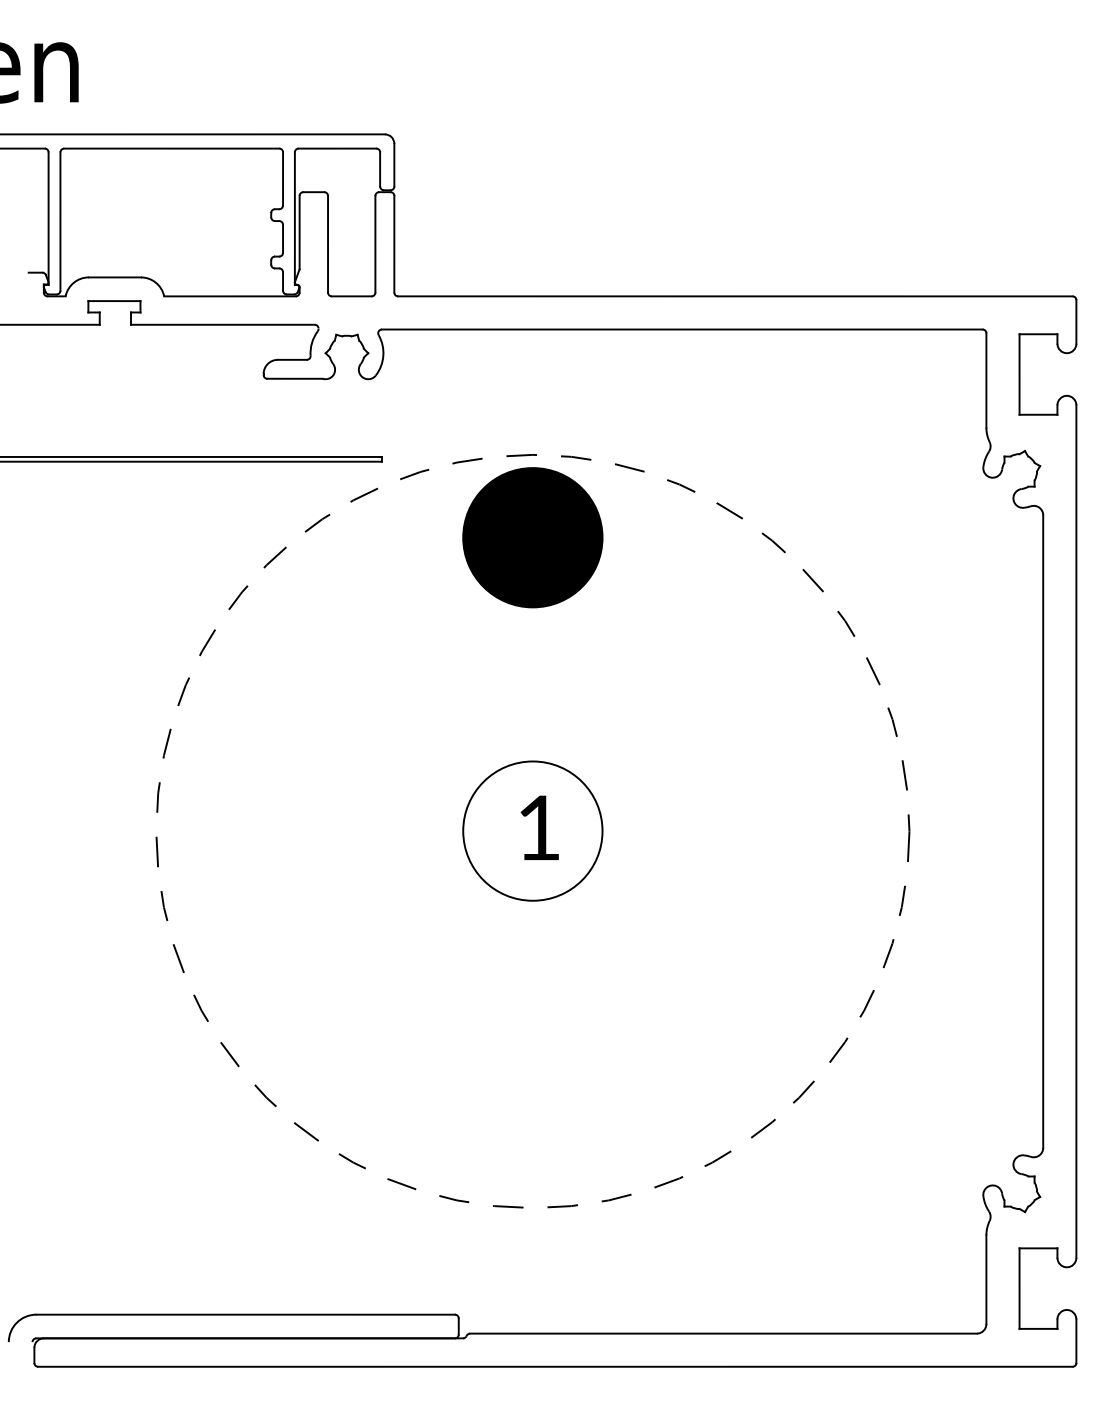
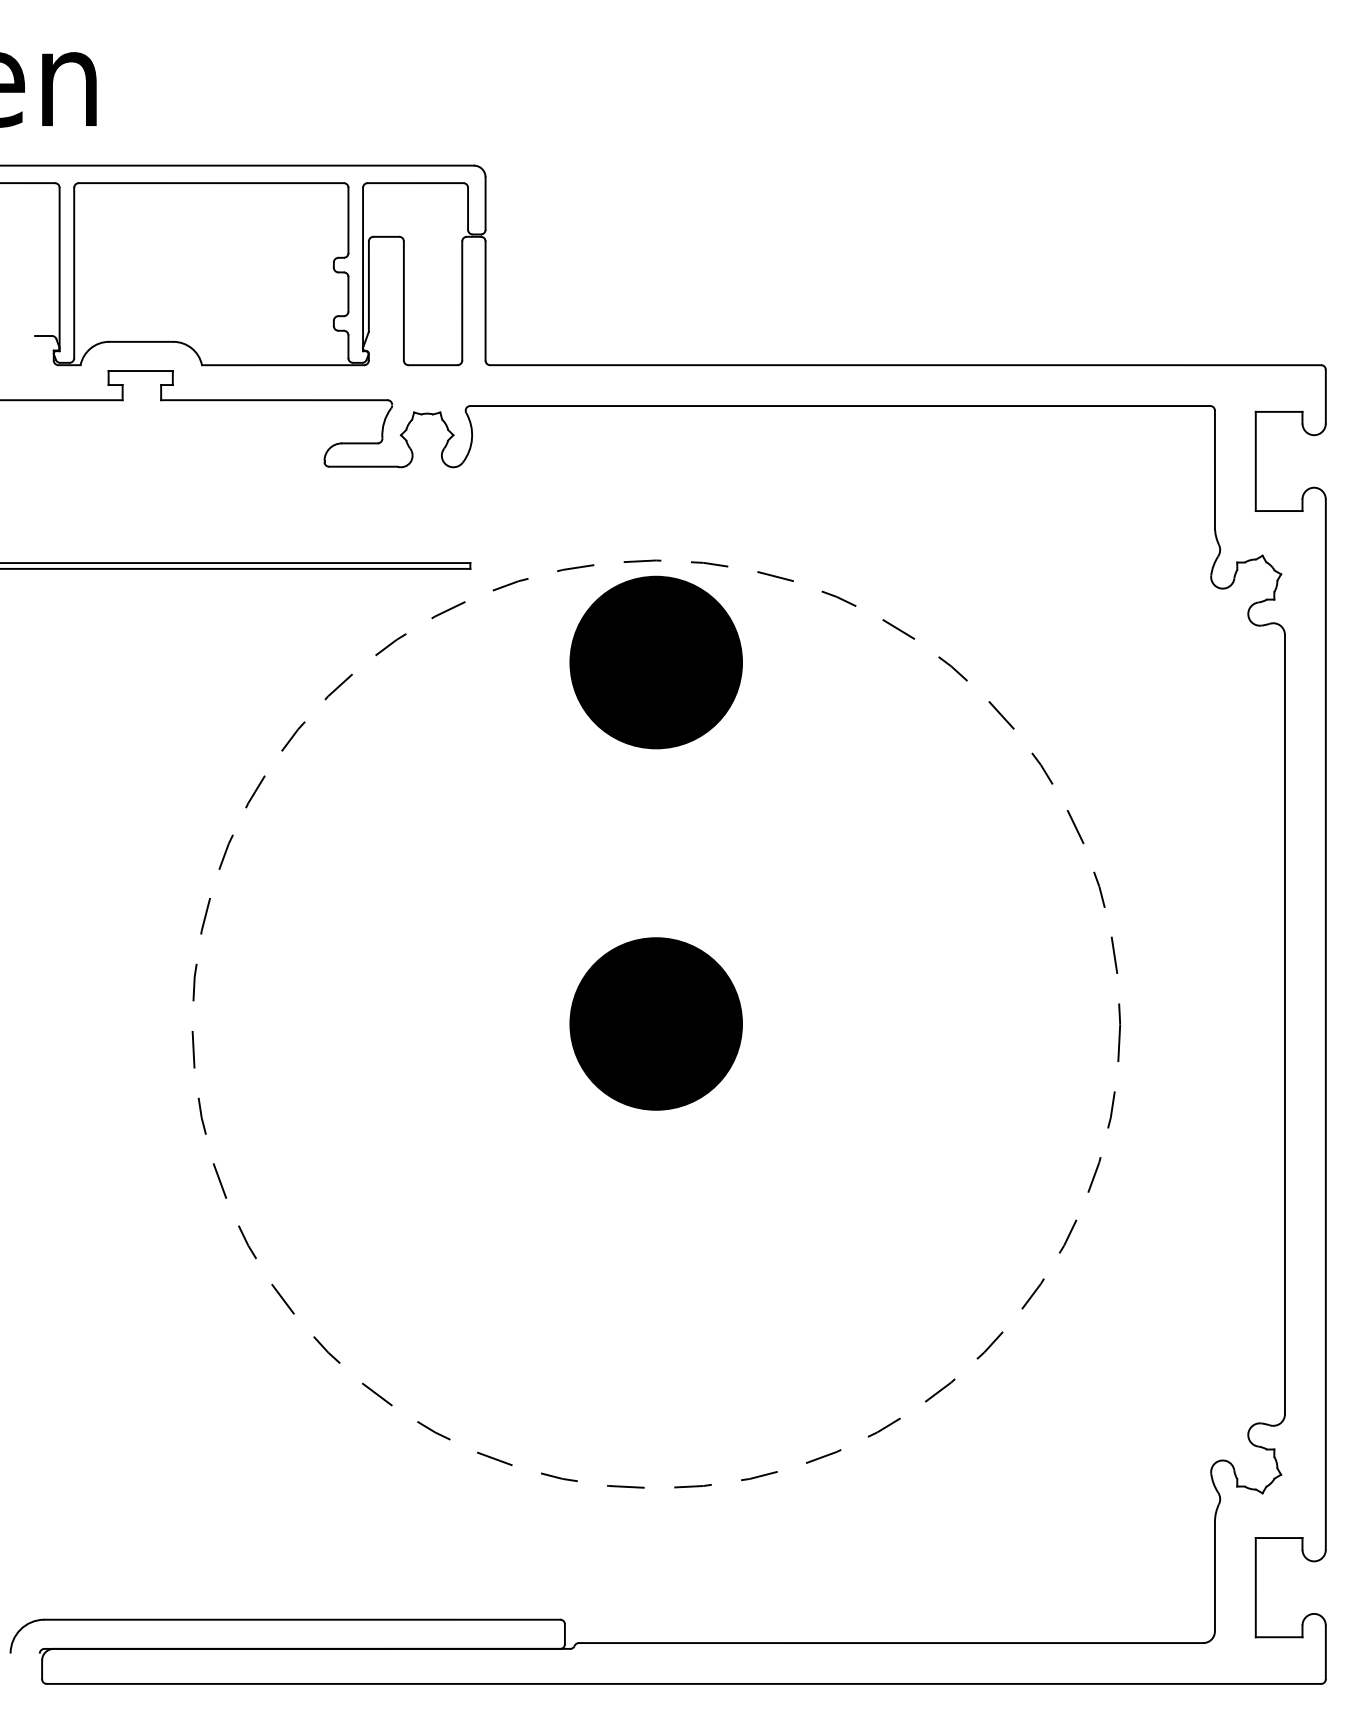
fill: (533, 830) -> (656, 1023), added

